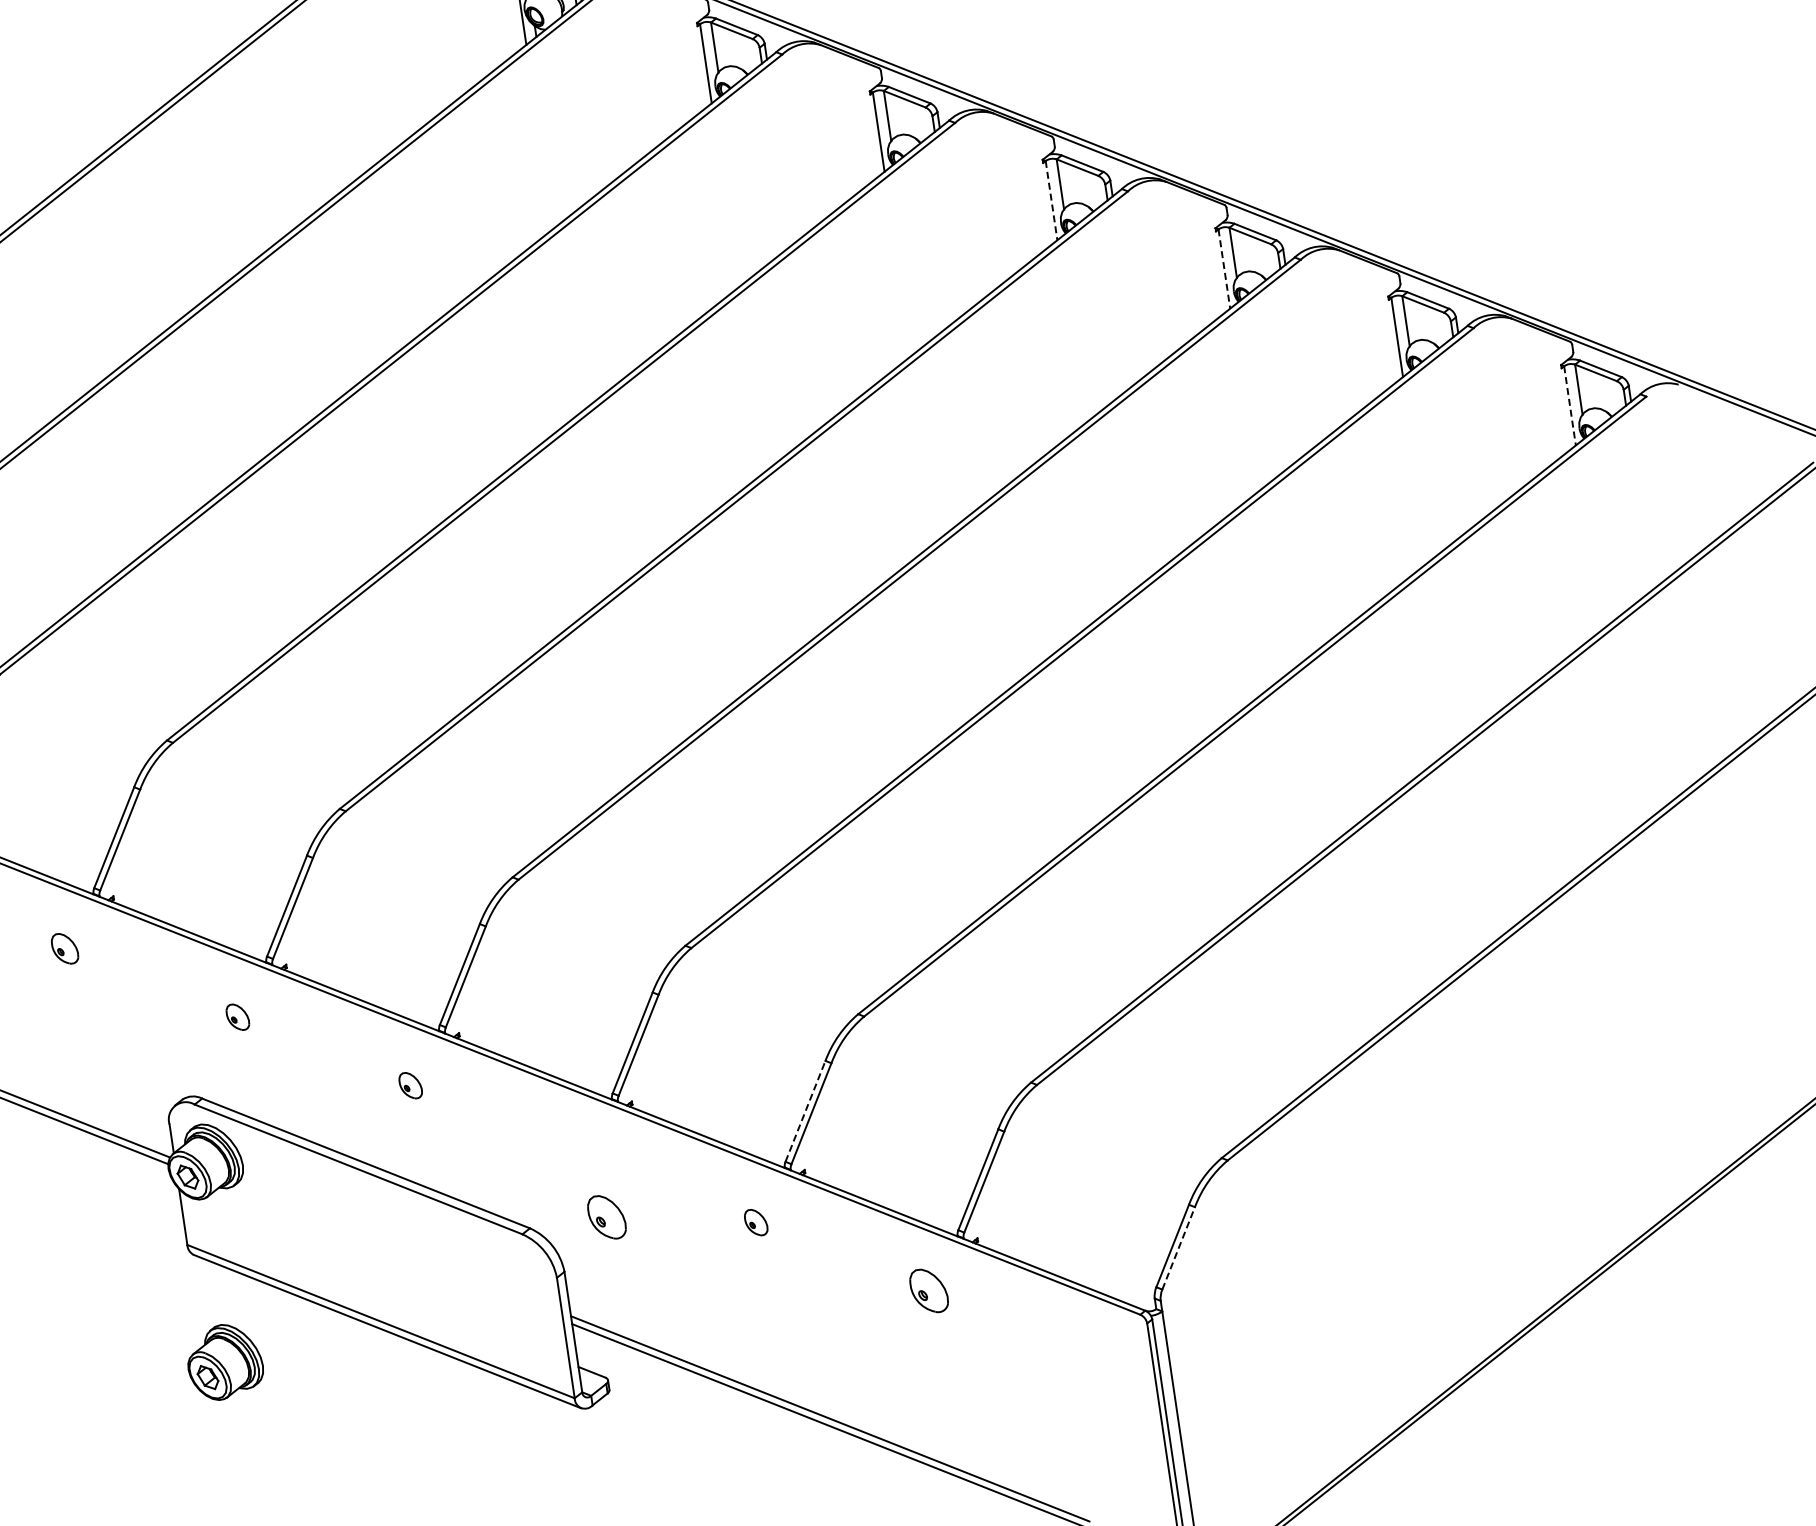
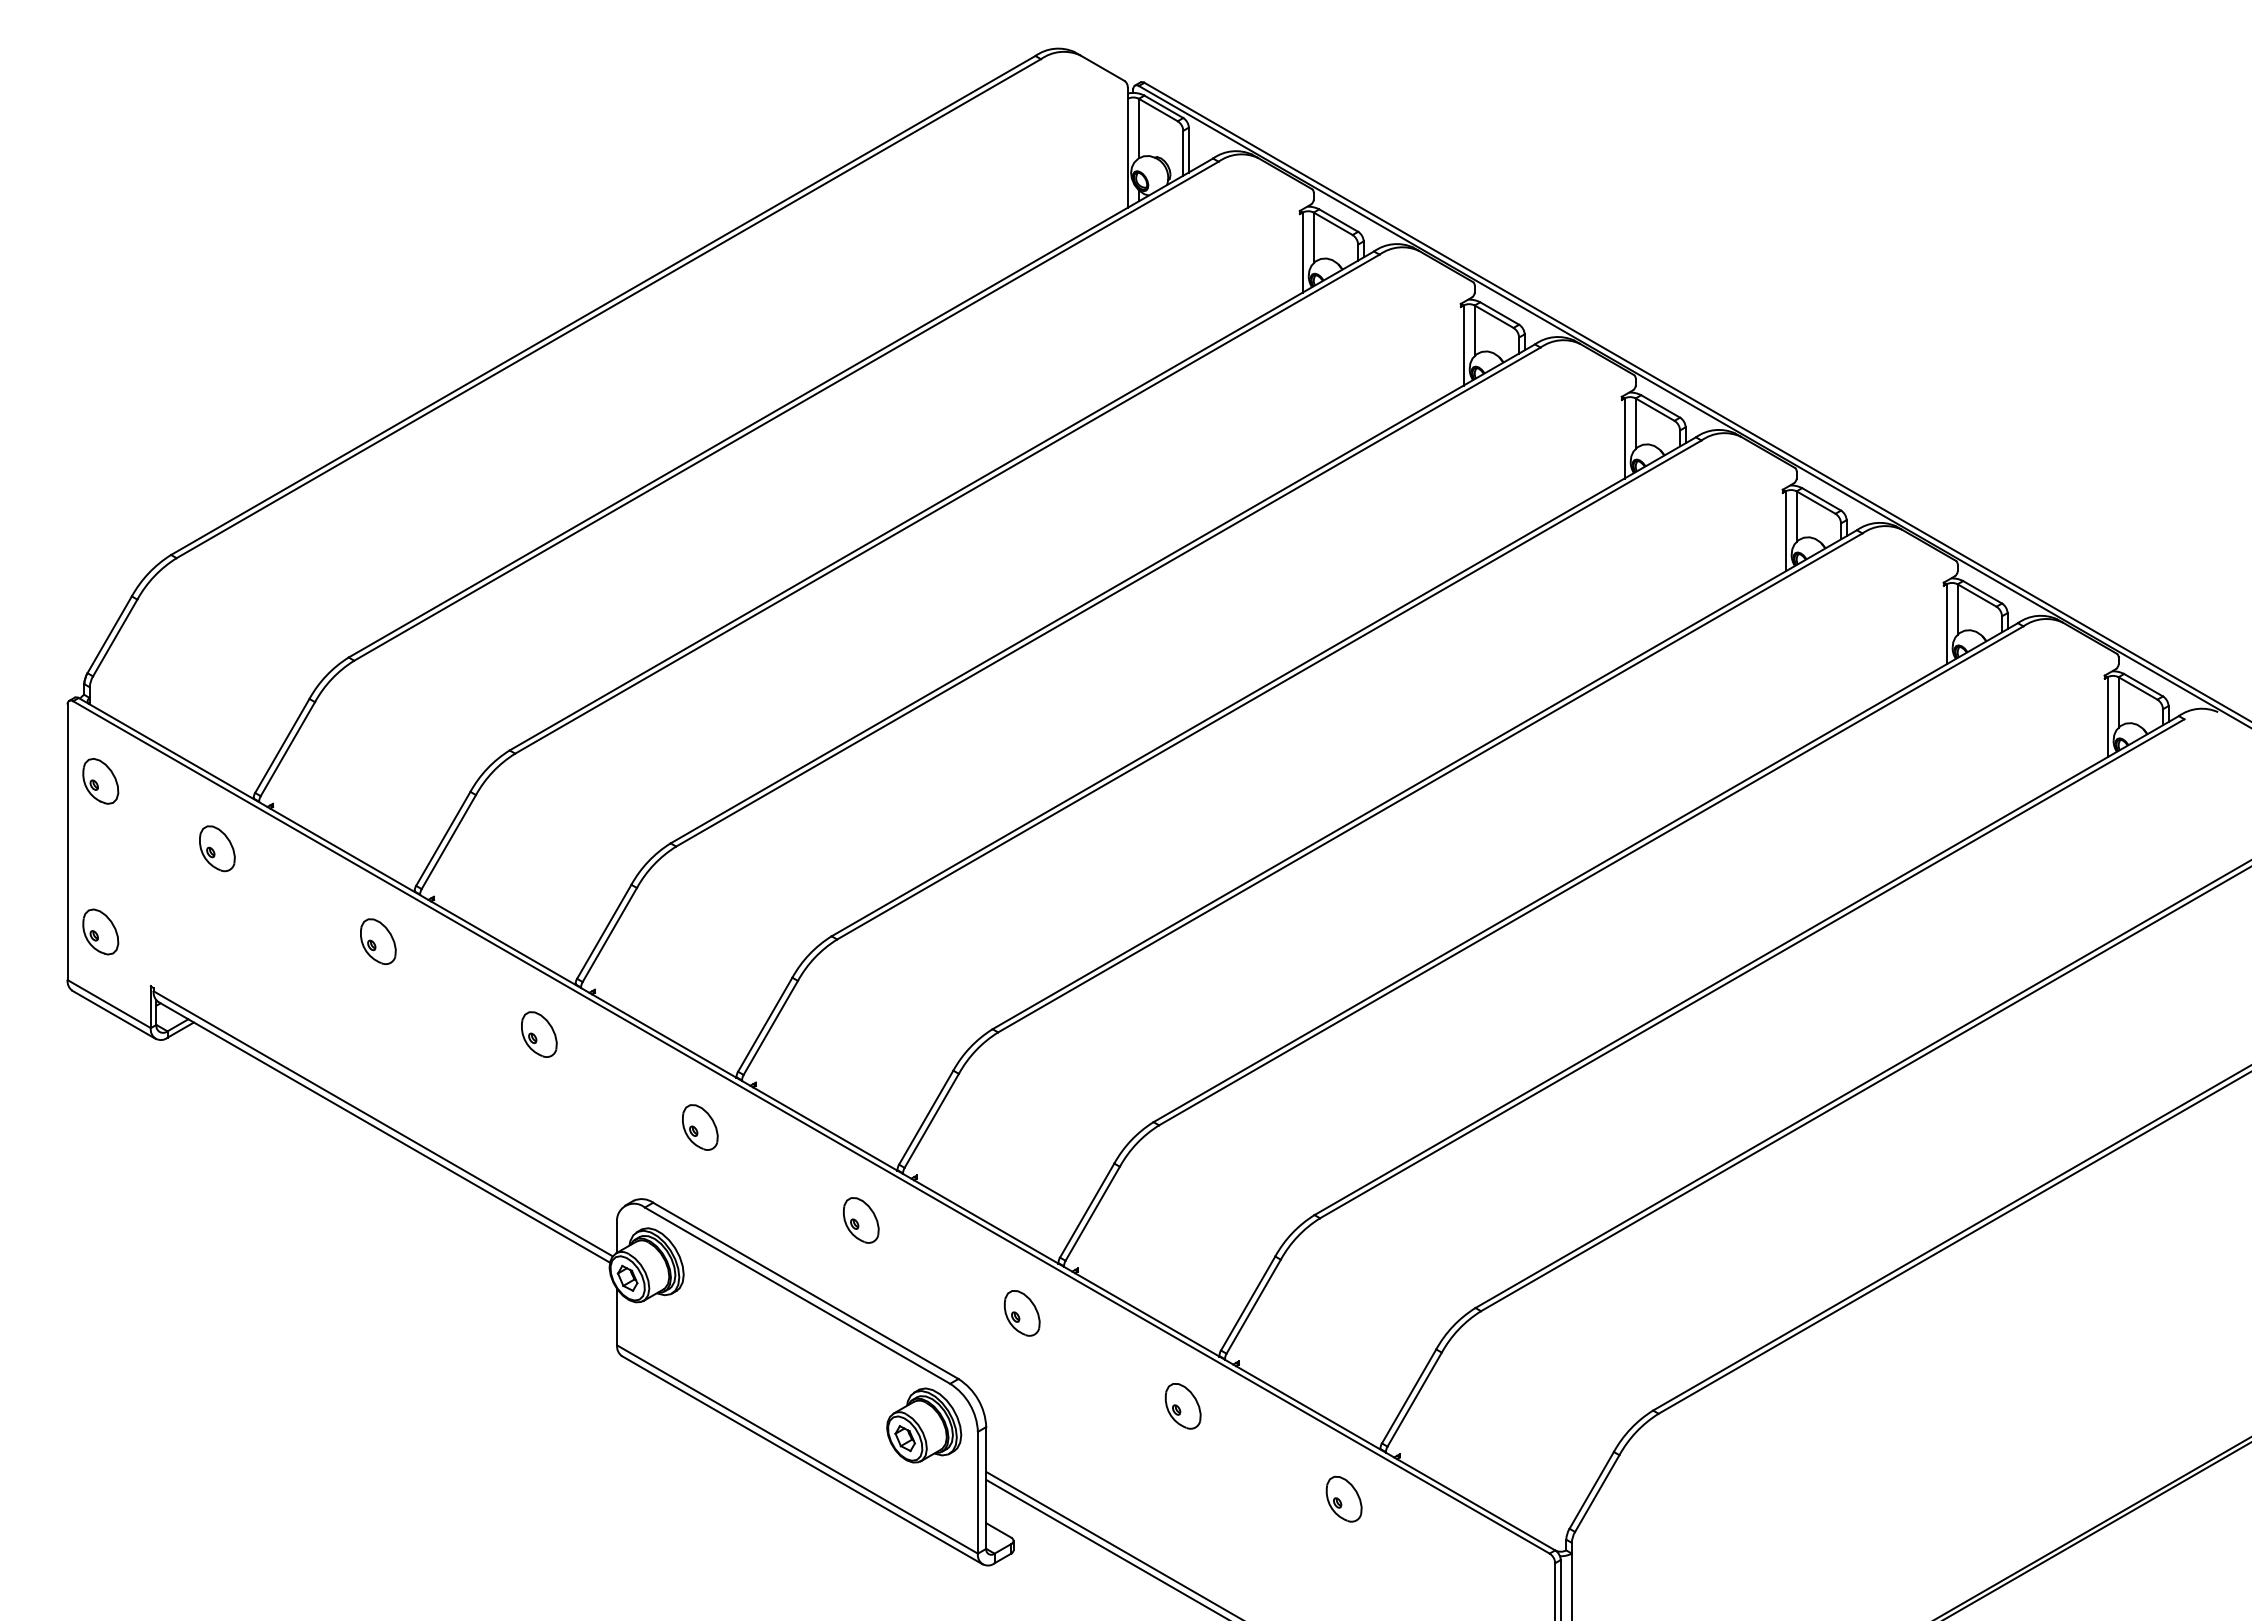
line: (1051, 200) -> (1624, 438), dashed -> solid
line: (1224, 269) -> (1785, 531), dashed -> solid
line: (1570, 406) -> (2107, 717), dashed -> solid
part: (65, 948) -> (539, 1034), size x1.43
part: (238, 1017) -> (700, 1127), size x1.67
part: (410, 1085) -> (861, 1220), size x1.67
line: (805, 1111) -> (1248, 1303), dashed -> solid
part: (606, 1217) -> (1021, 1313), moved
part: (755, 1222) -> (1182, 1406), size x1.67
line: (1178, 1248) -> (1597, 1493), dashed -> solid
part: (225, 1361) -> (924, 1425), moved

